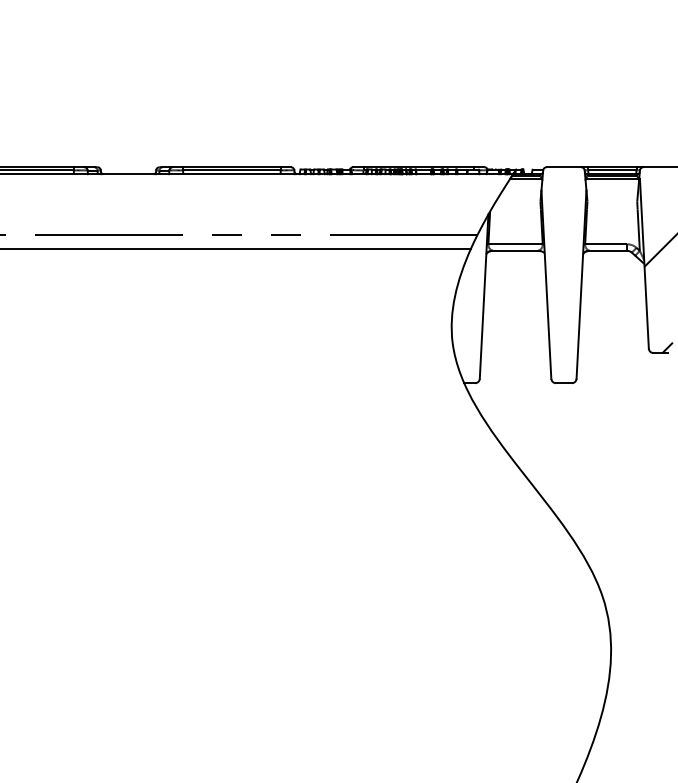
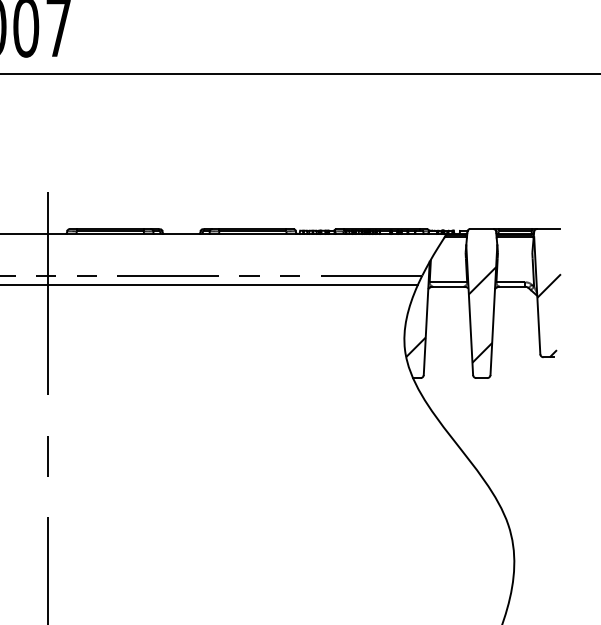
hatch: (564, 290) -> (482, 314), added
hatch: (467, 338) -> (415, 347), added

